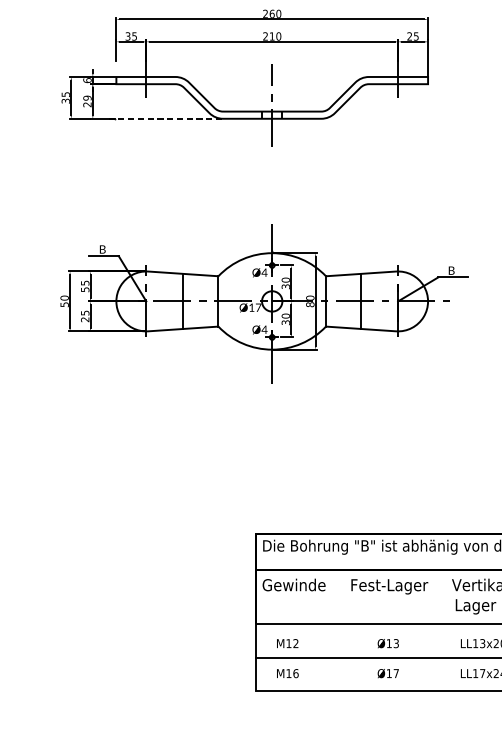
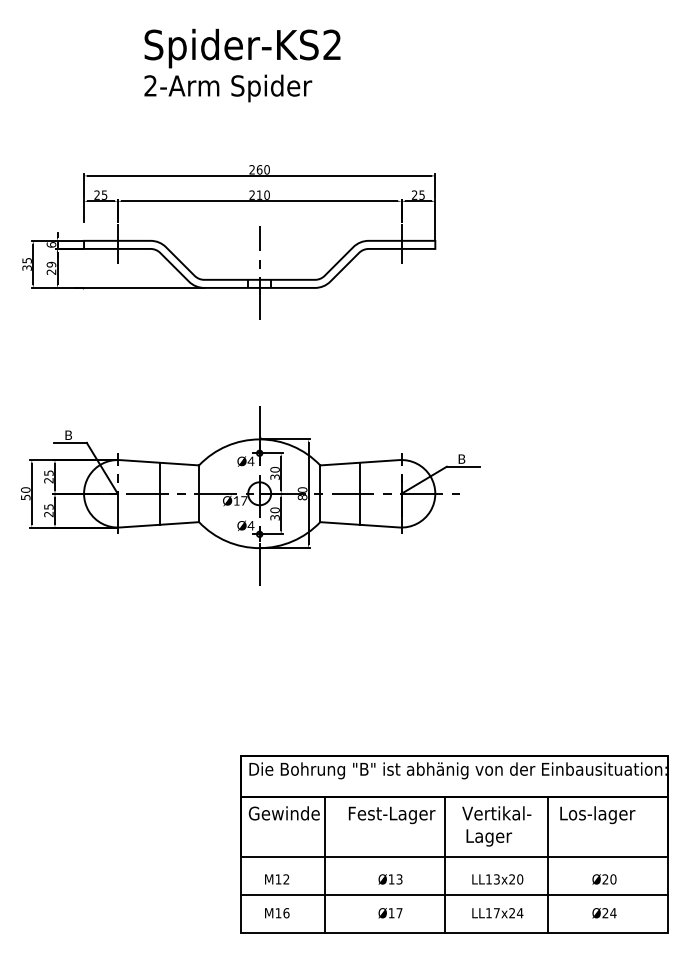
text: (127, 35) -> (96, 194), 35 -> 25
line: (165, 118) -> (139, 287), dashed -> solid
text: (84, 289) -> (48, 480), 55 -> 25
line: (329, 630) -> (324, 864), added
line: (437, 630) -> (445, 864), added

